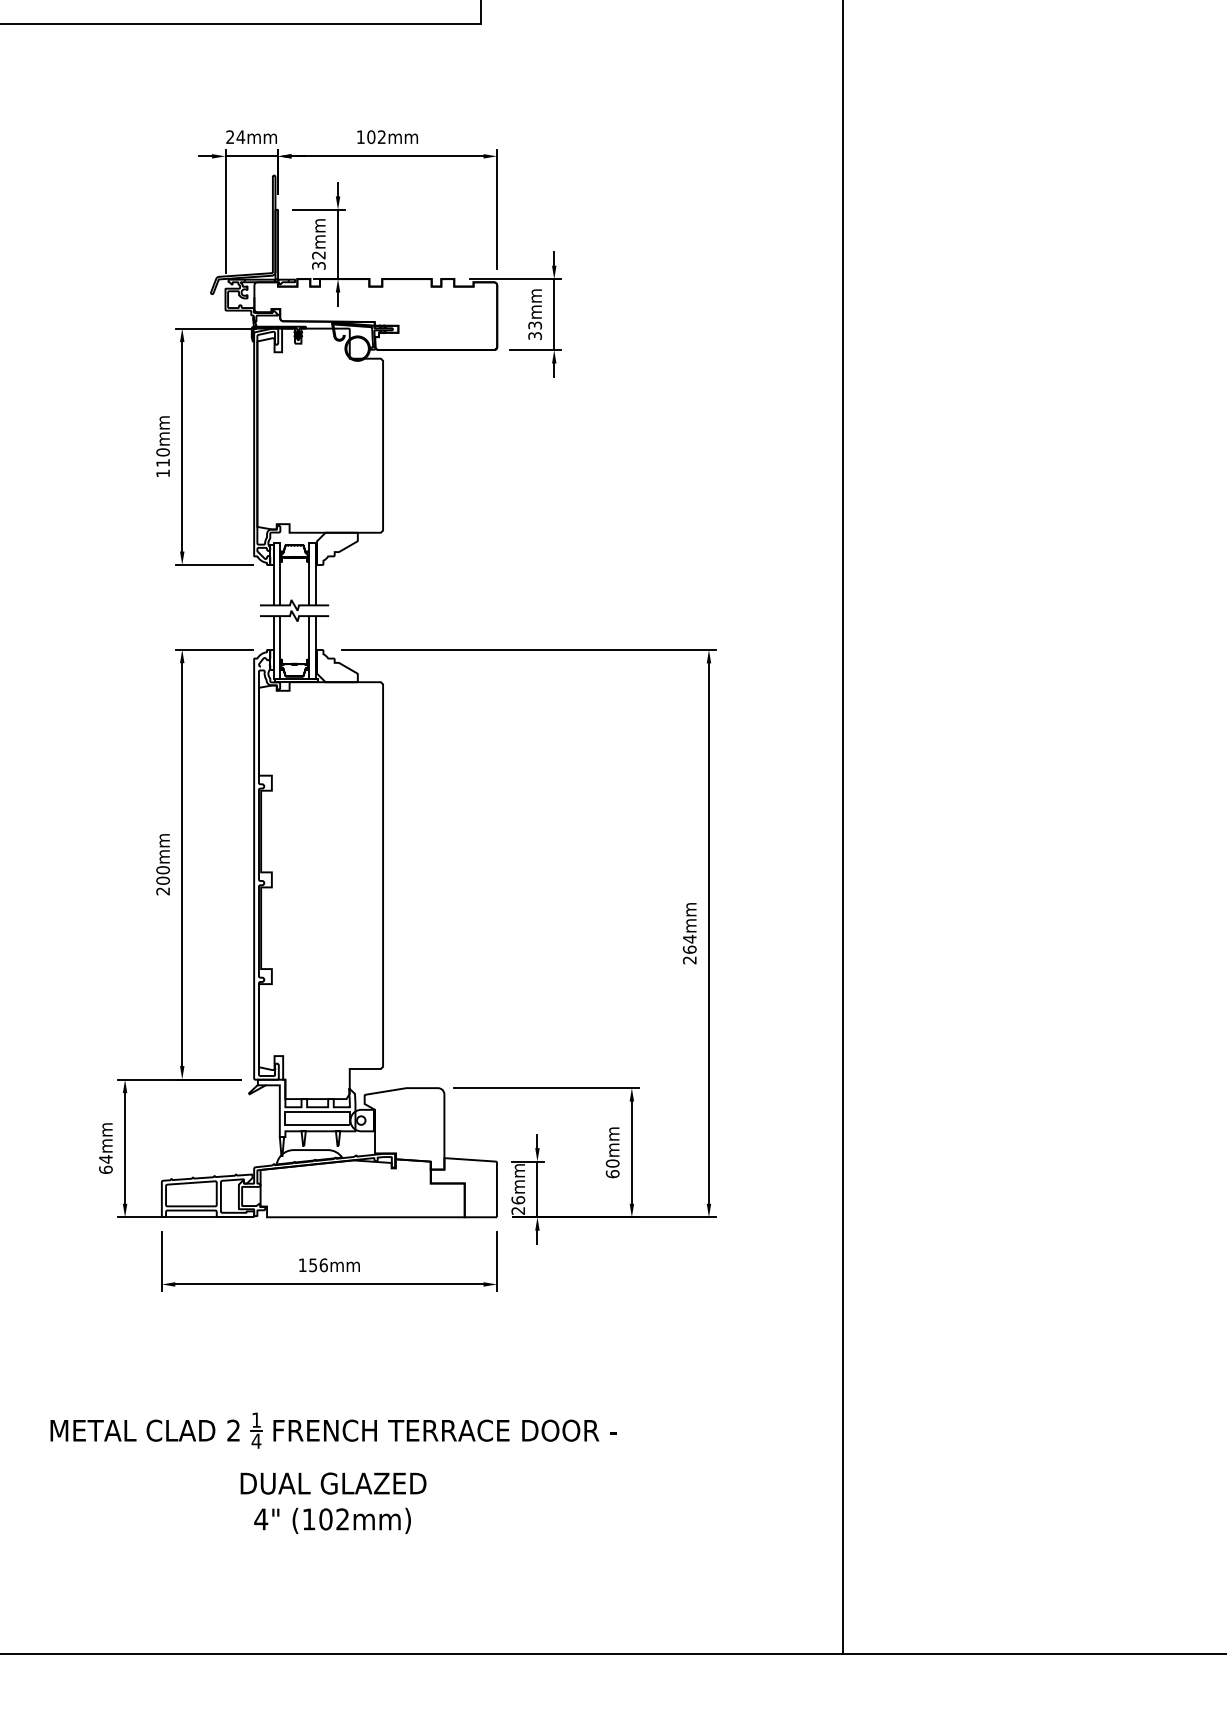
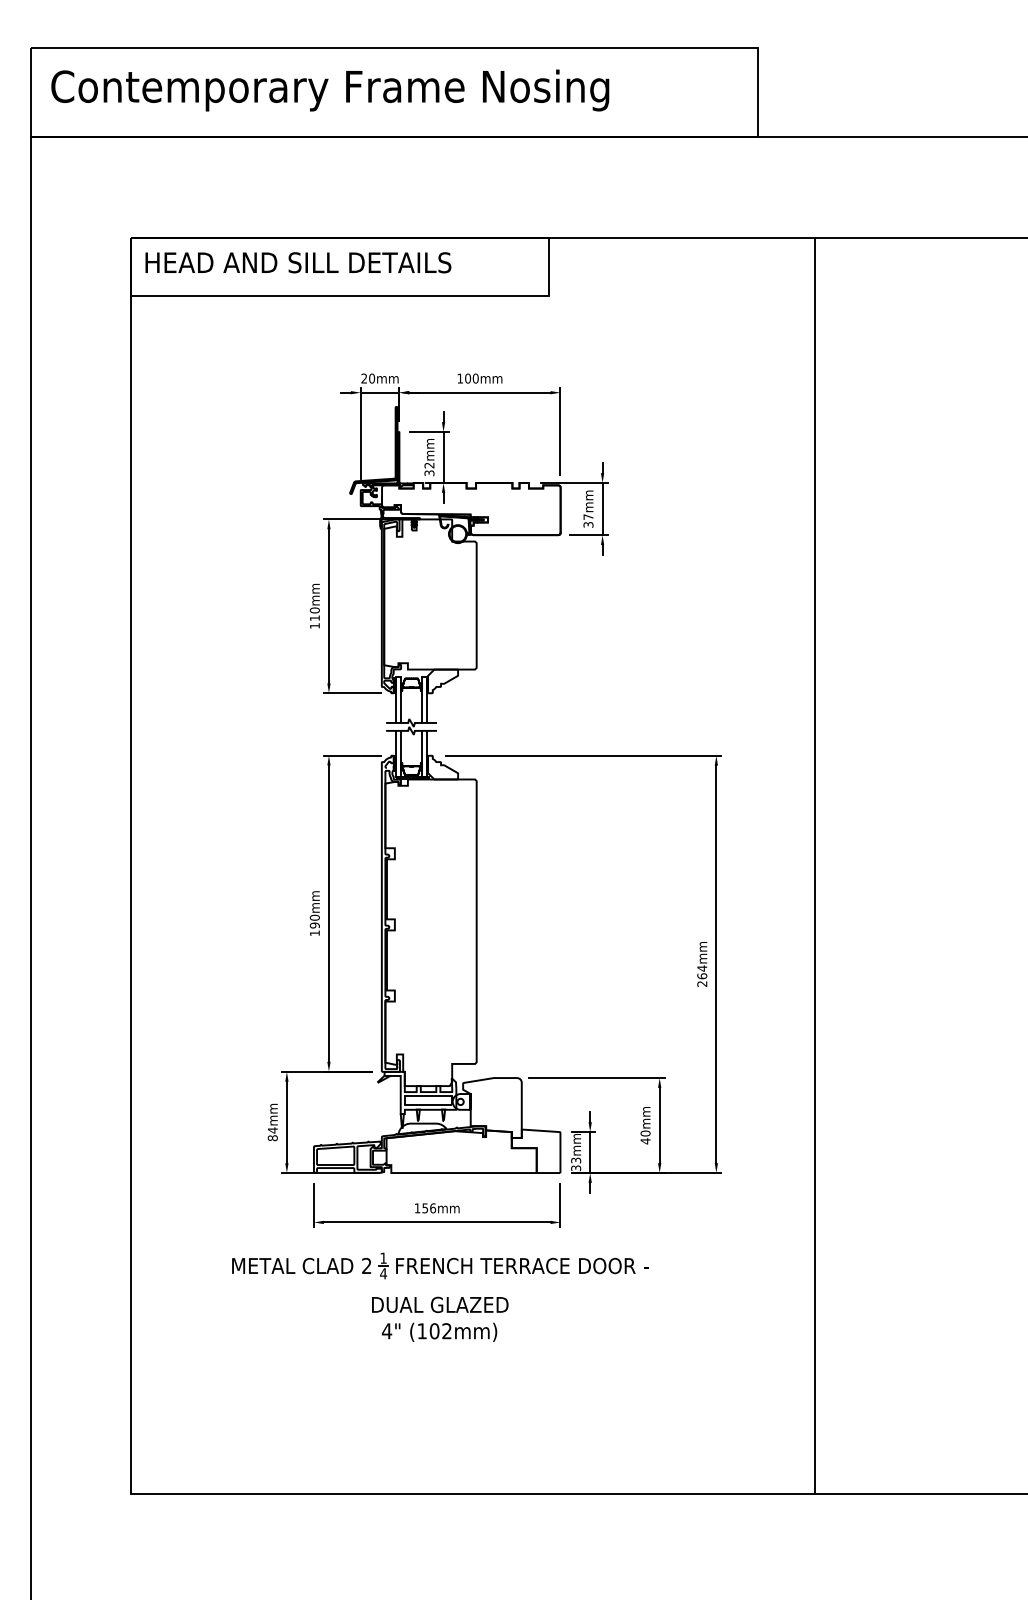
text: (240, 137) -> (371, 378), 24mm -> 20mm
text: (381, 137) -> (475, 378), 102mm -> 100mm
text: (535, 324) -> (588, 516), 33mm -> 37mm
text: (162, 886) -> (314, 929), 200mm -> 190mm
text: (105, 1170) -> (272, 1138), 64mm -> 84mm
text: (612, 1174) -> (645, 1141), 60mm -> 40mm
text: (518, 1205) -> (576, 1164), 26mm -> 33mm
part: (333, 1472) -> (440, 1296), moved

